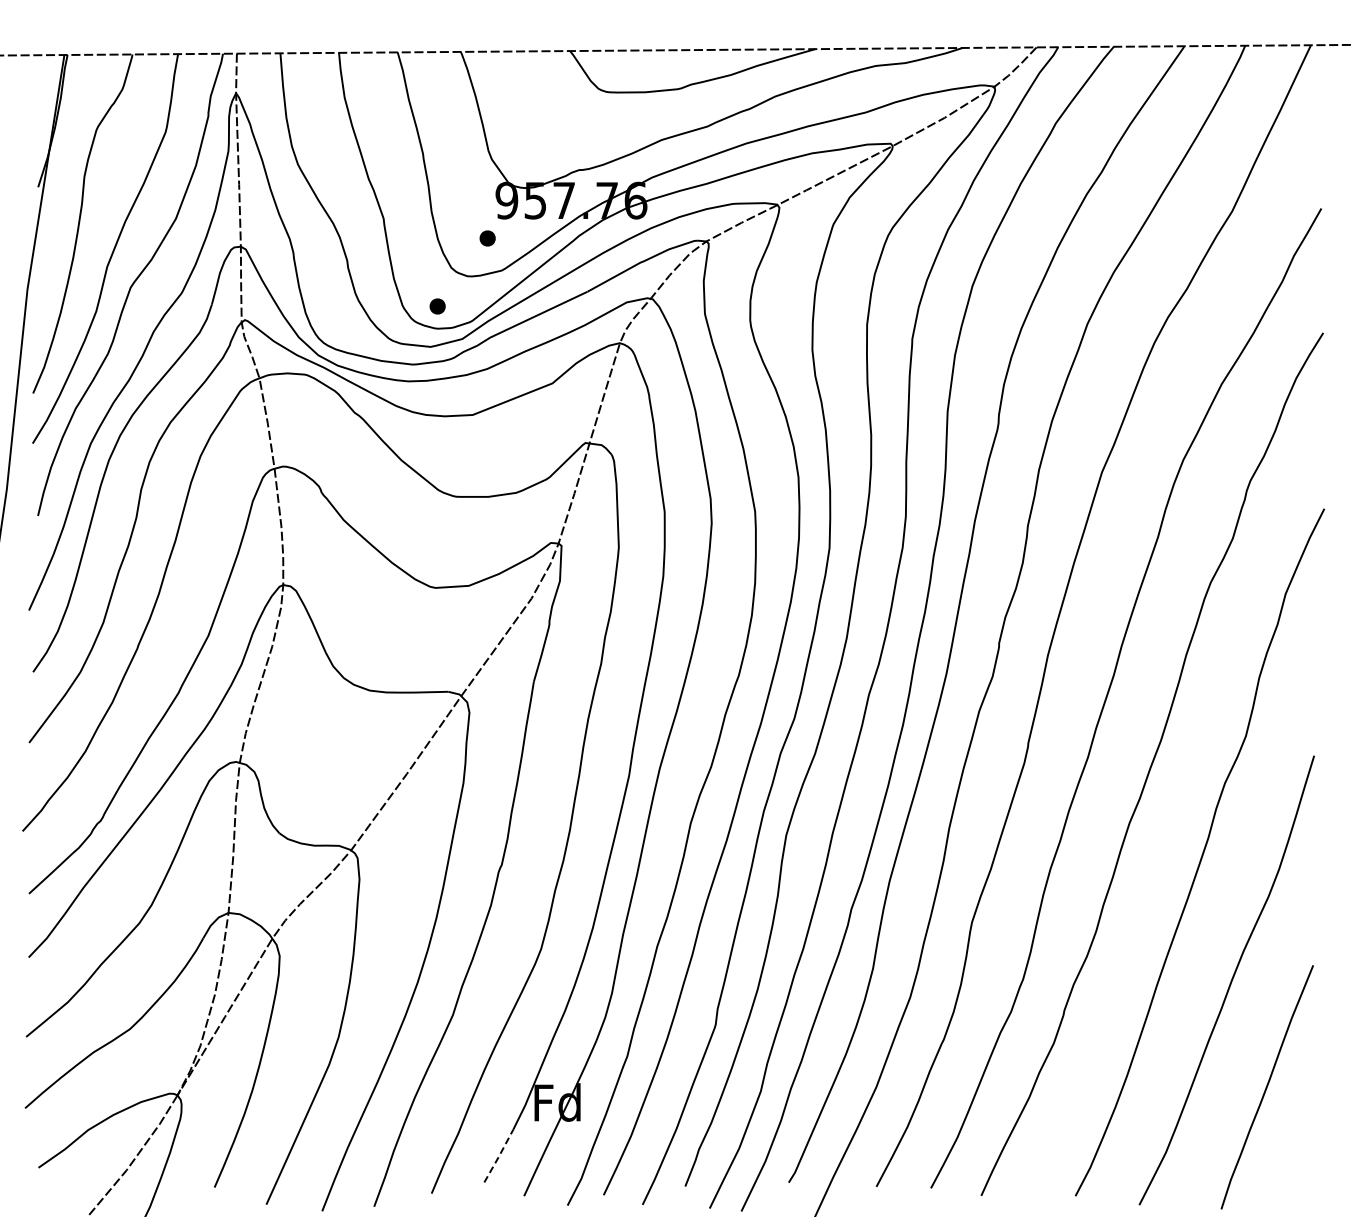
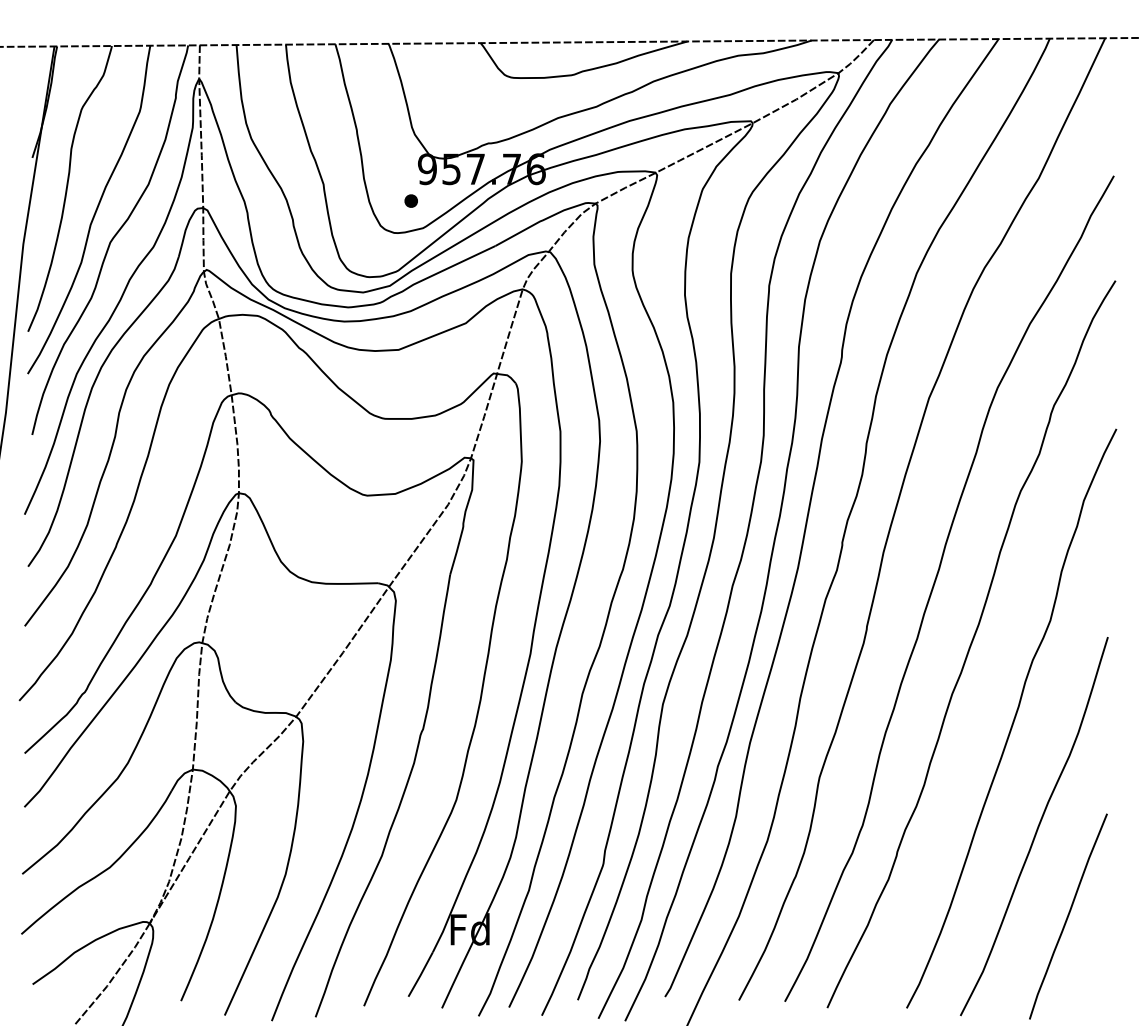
part: (437, 306) -> (368, 258), removed
line: (498, 1156) -> (420, 974), dashed -> solid

